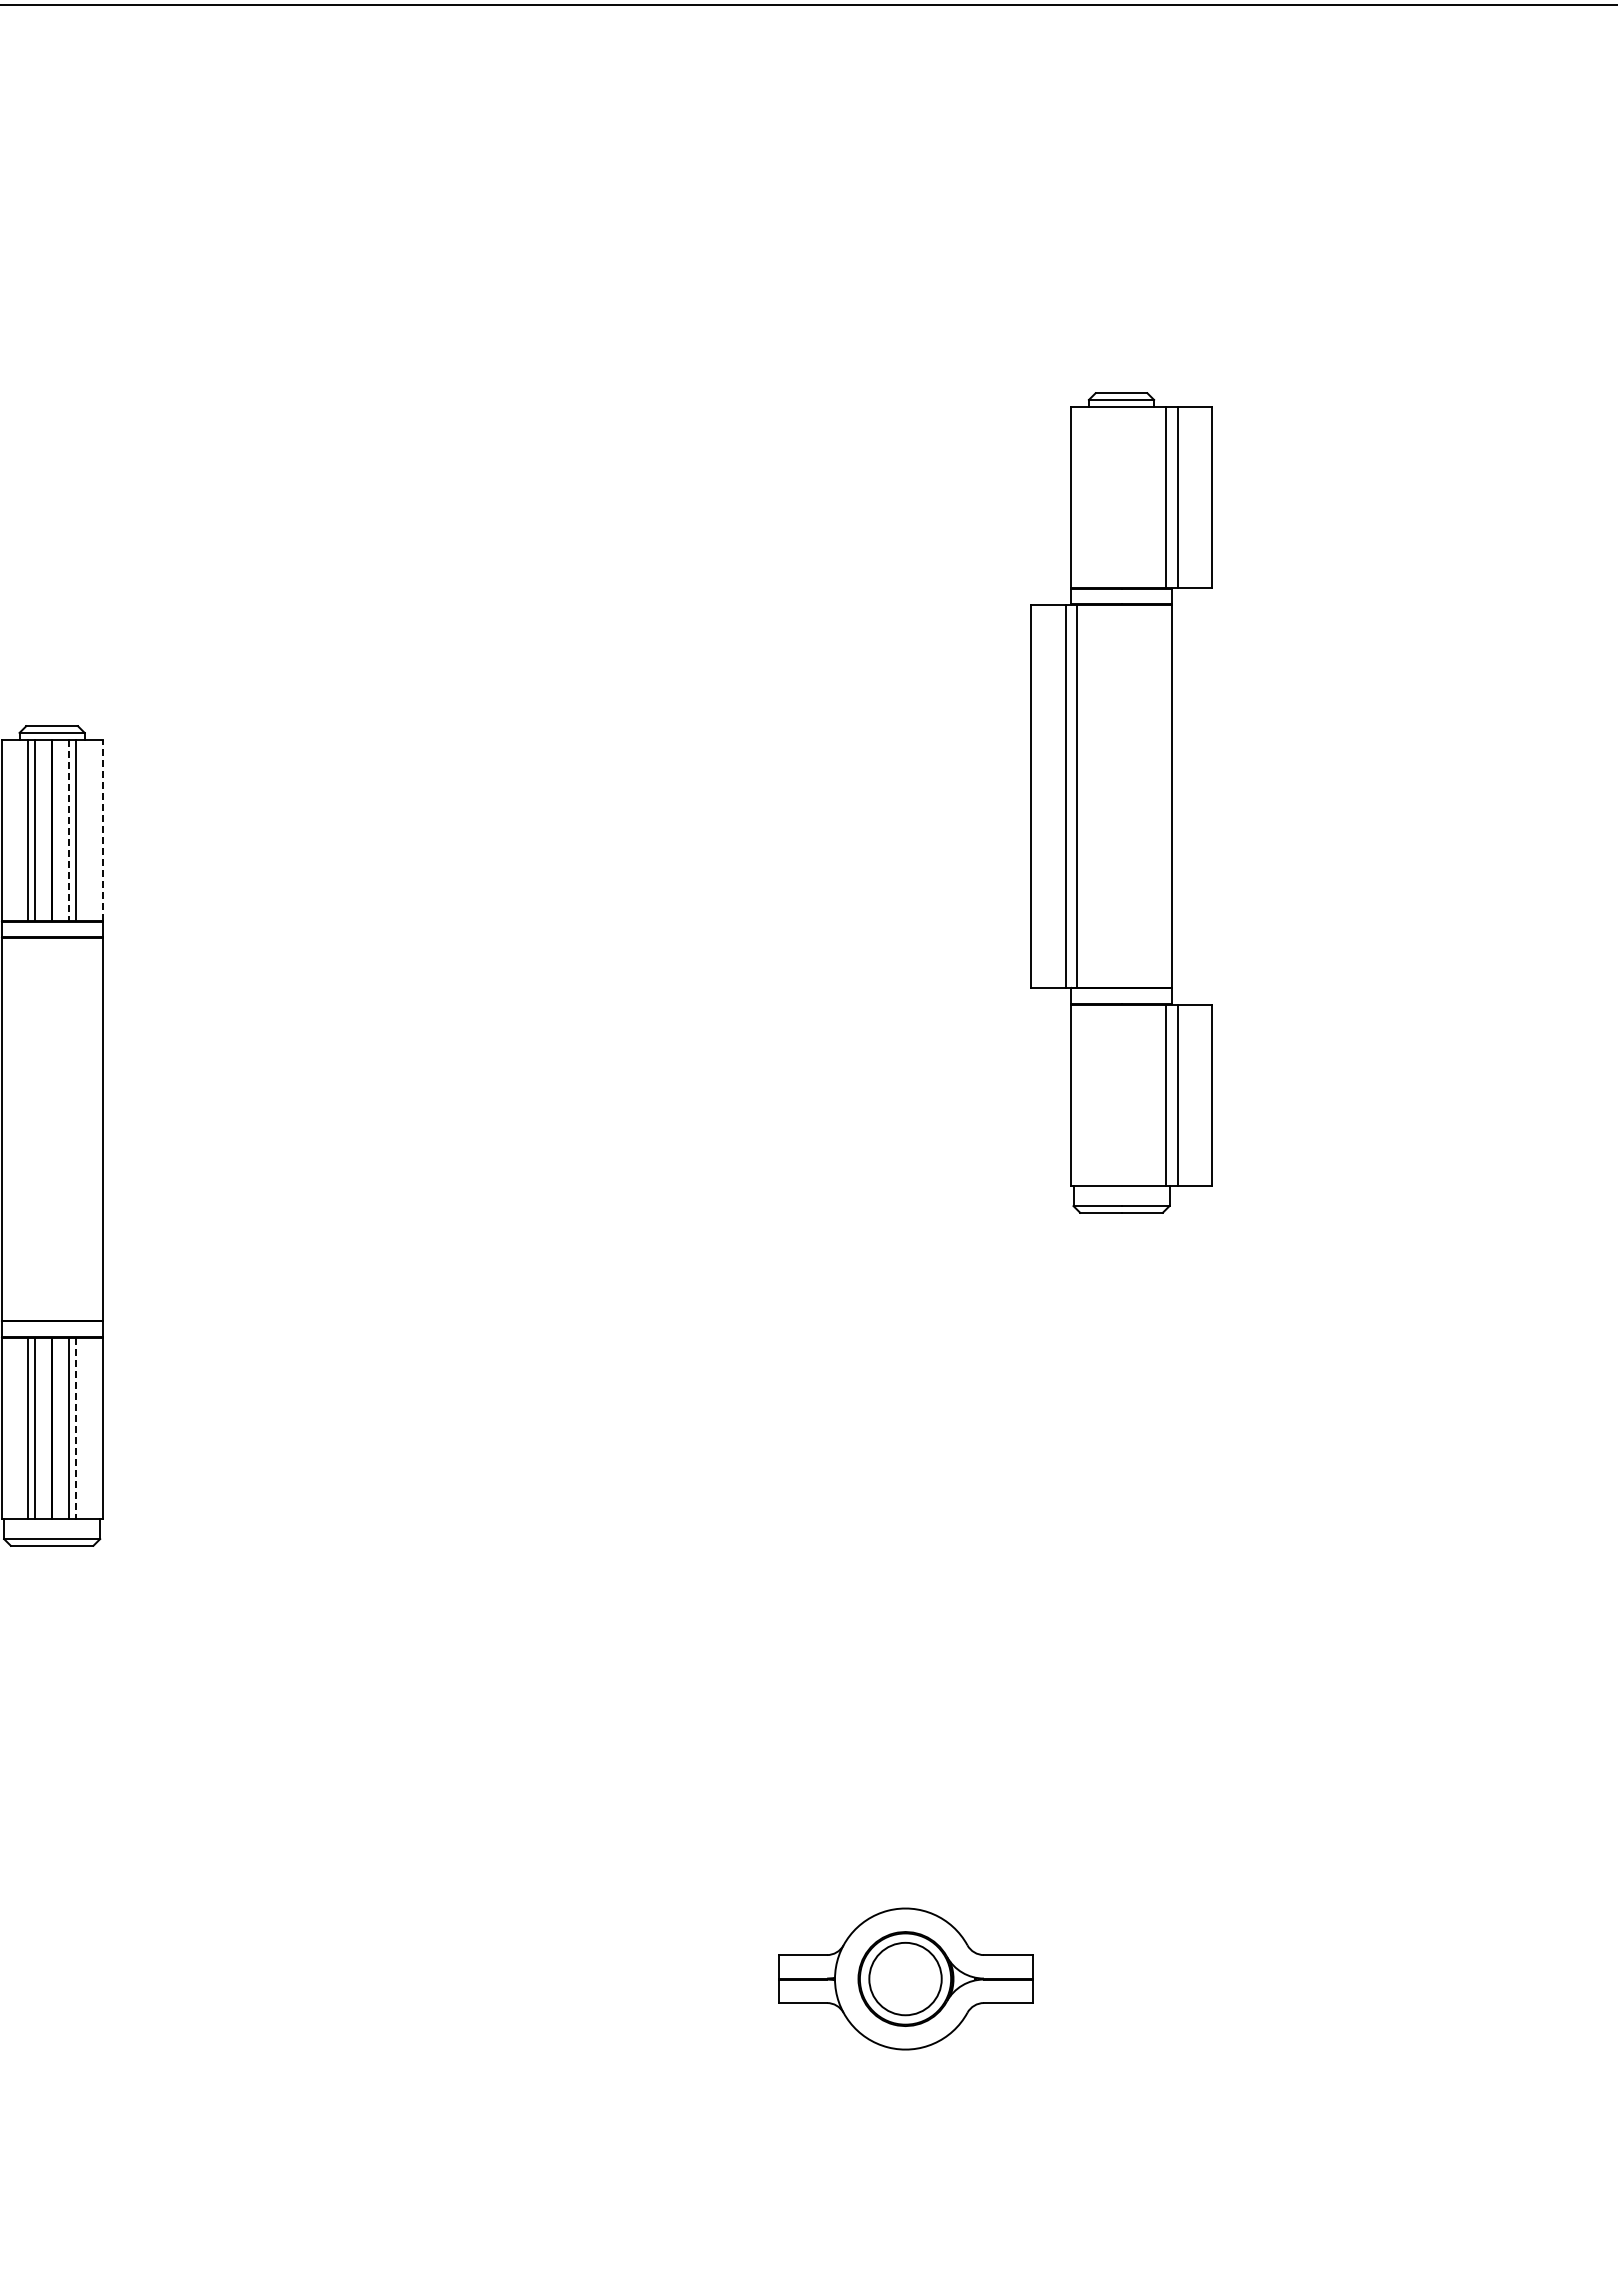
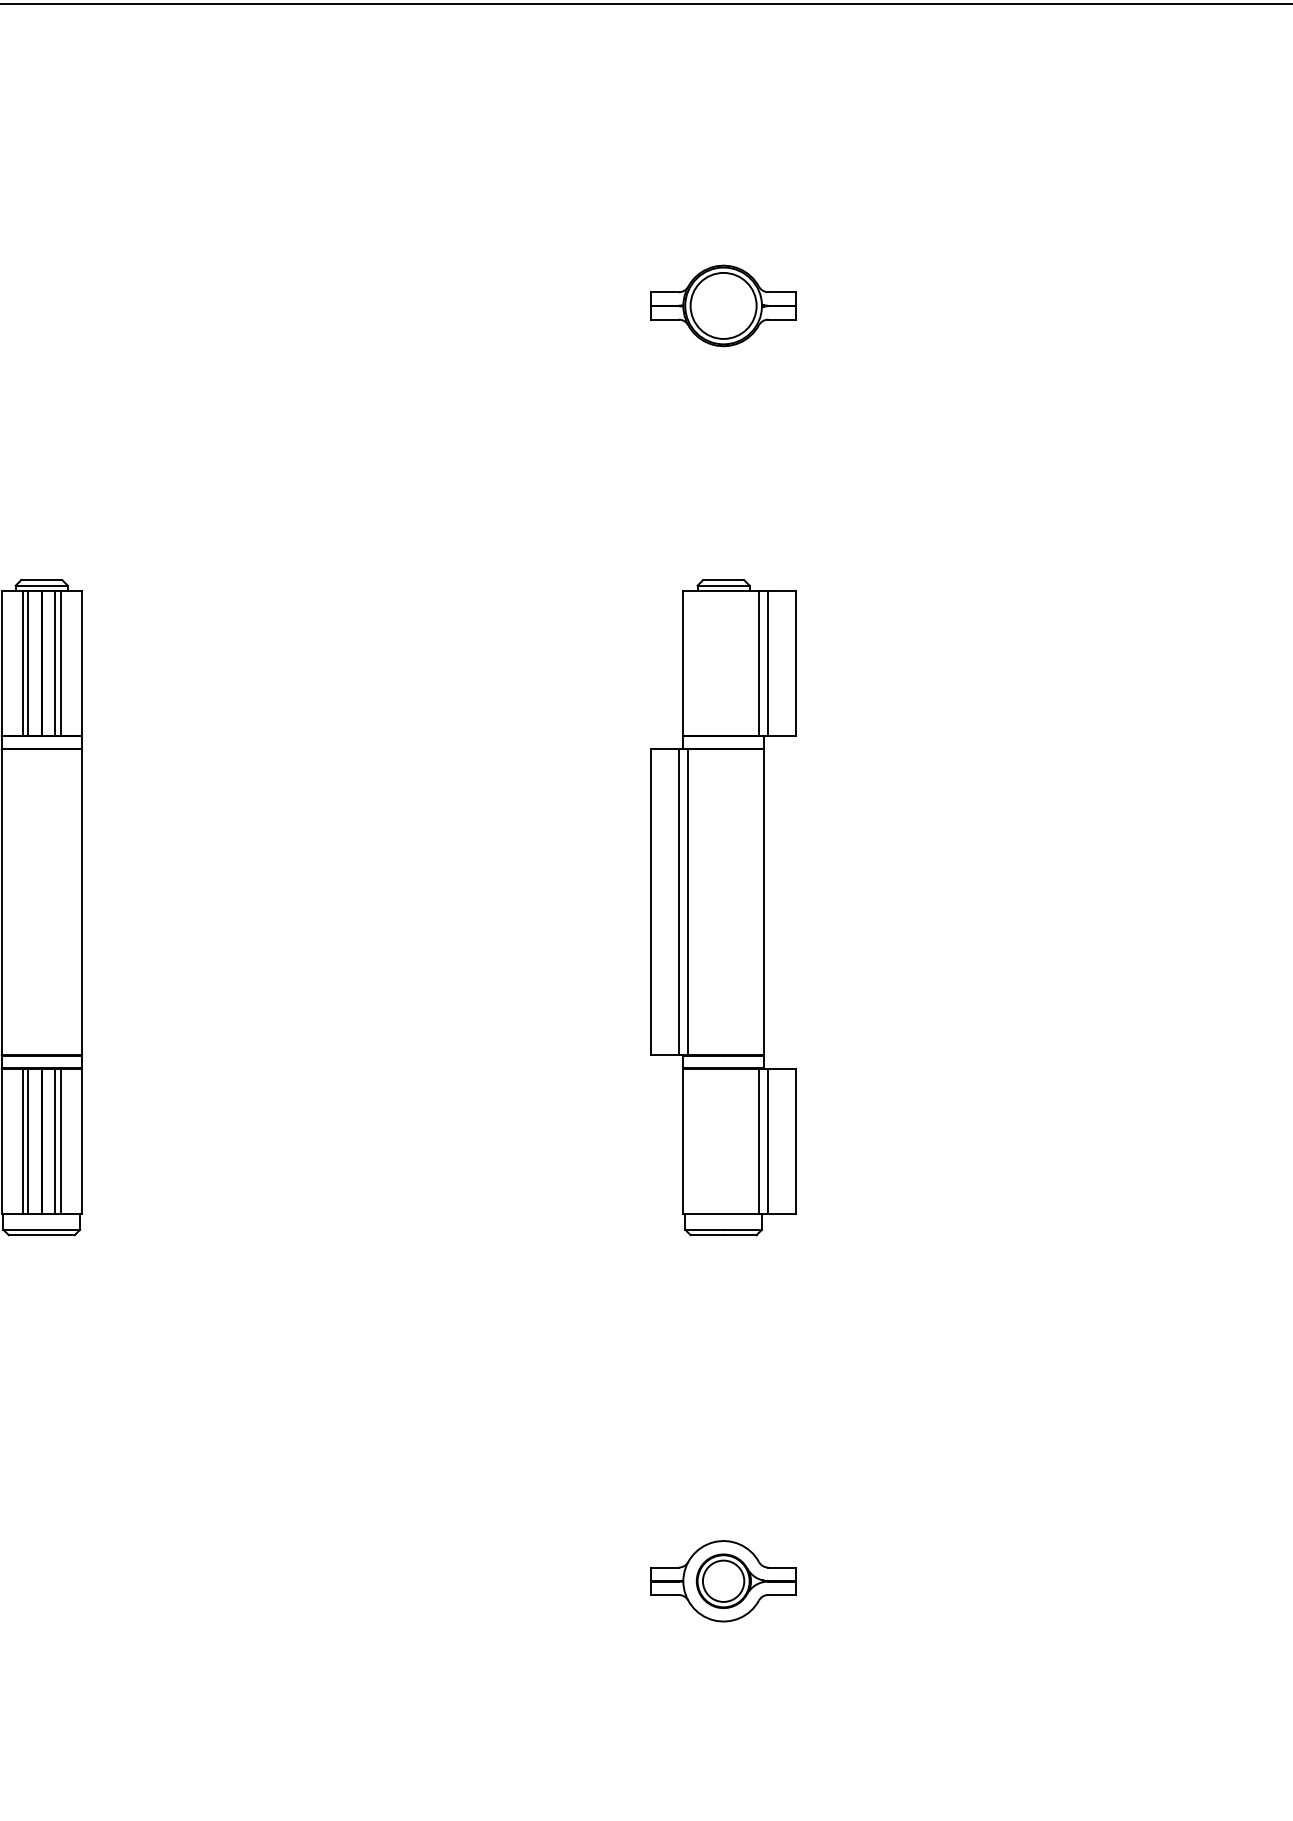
part: (905, 382) -> (723, 305), added
part: (1121, 802) -> (723, 907), moved
line: (69, 830) -> (55, 663), dashed -> solid
line: (102, 830) -> (82, 663), dashed -> solid
line: (76, 1428) -> (61, 1141), dashed -> solid
part: (905, 1978) -> (723, 1580), size x0.71

